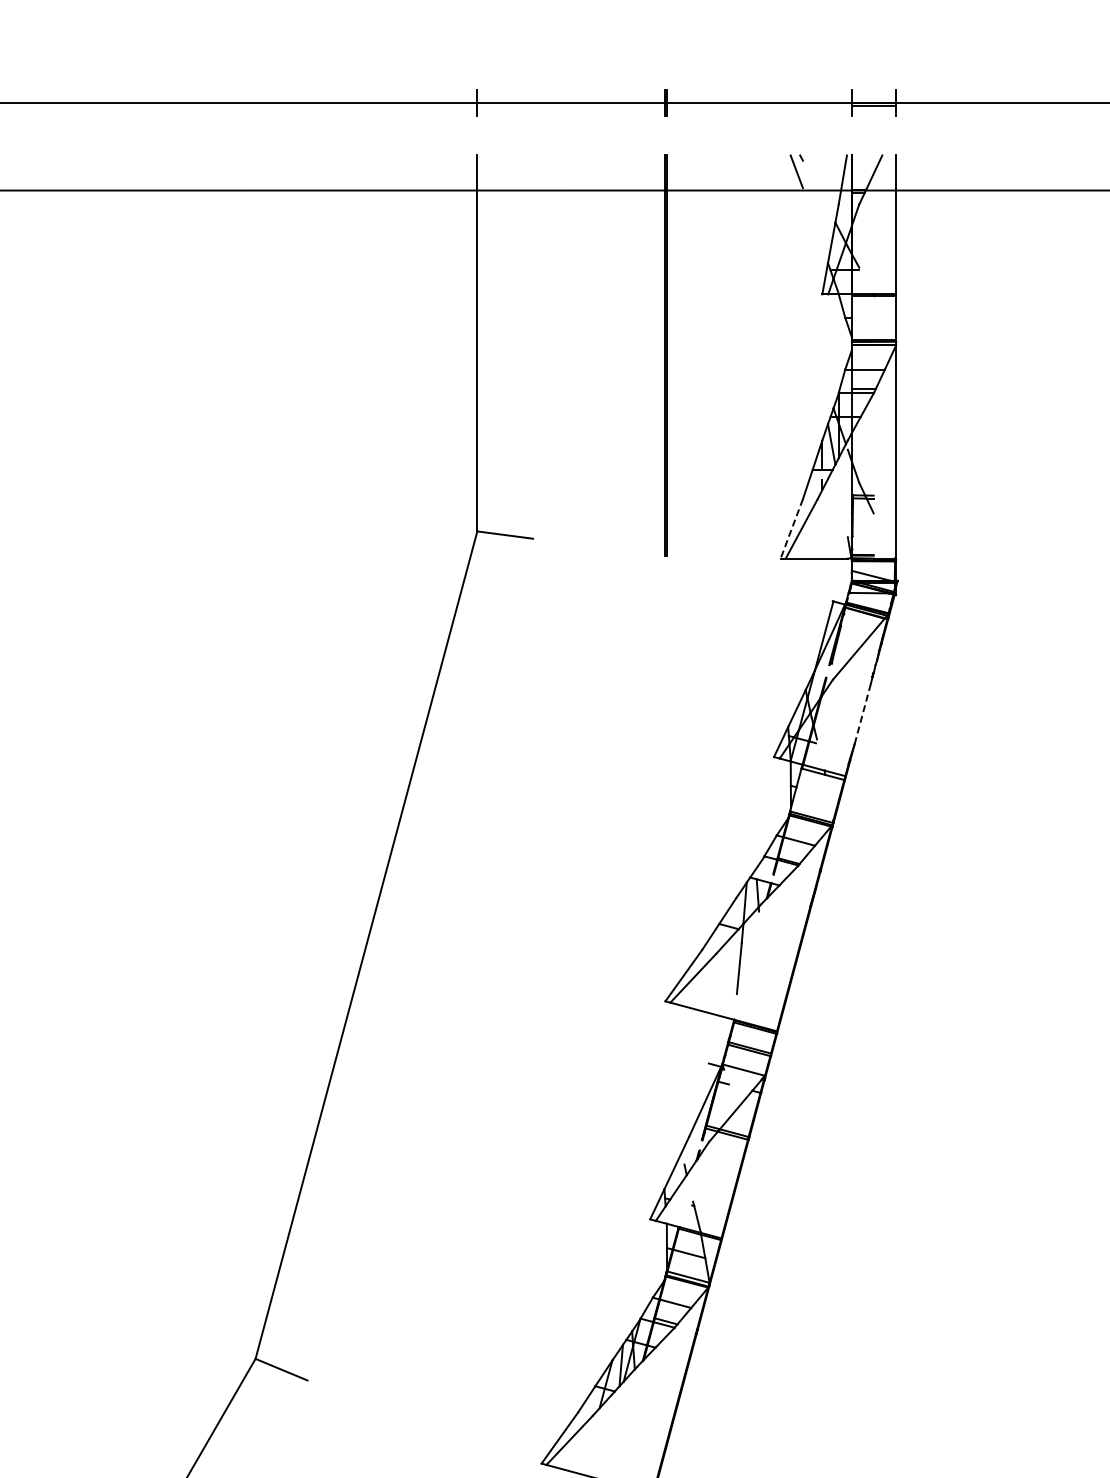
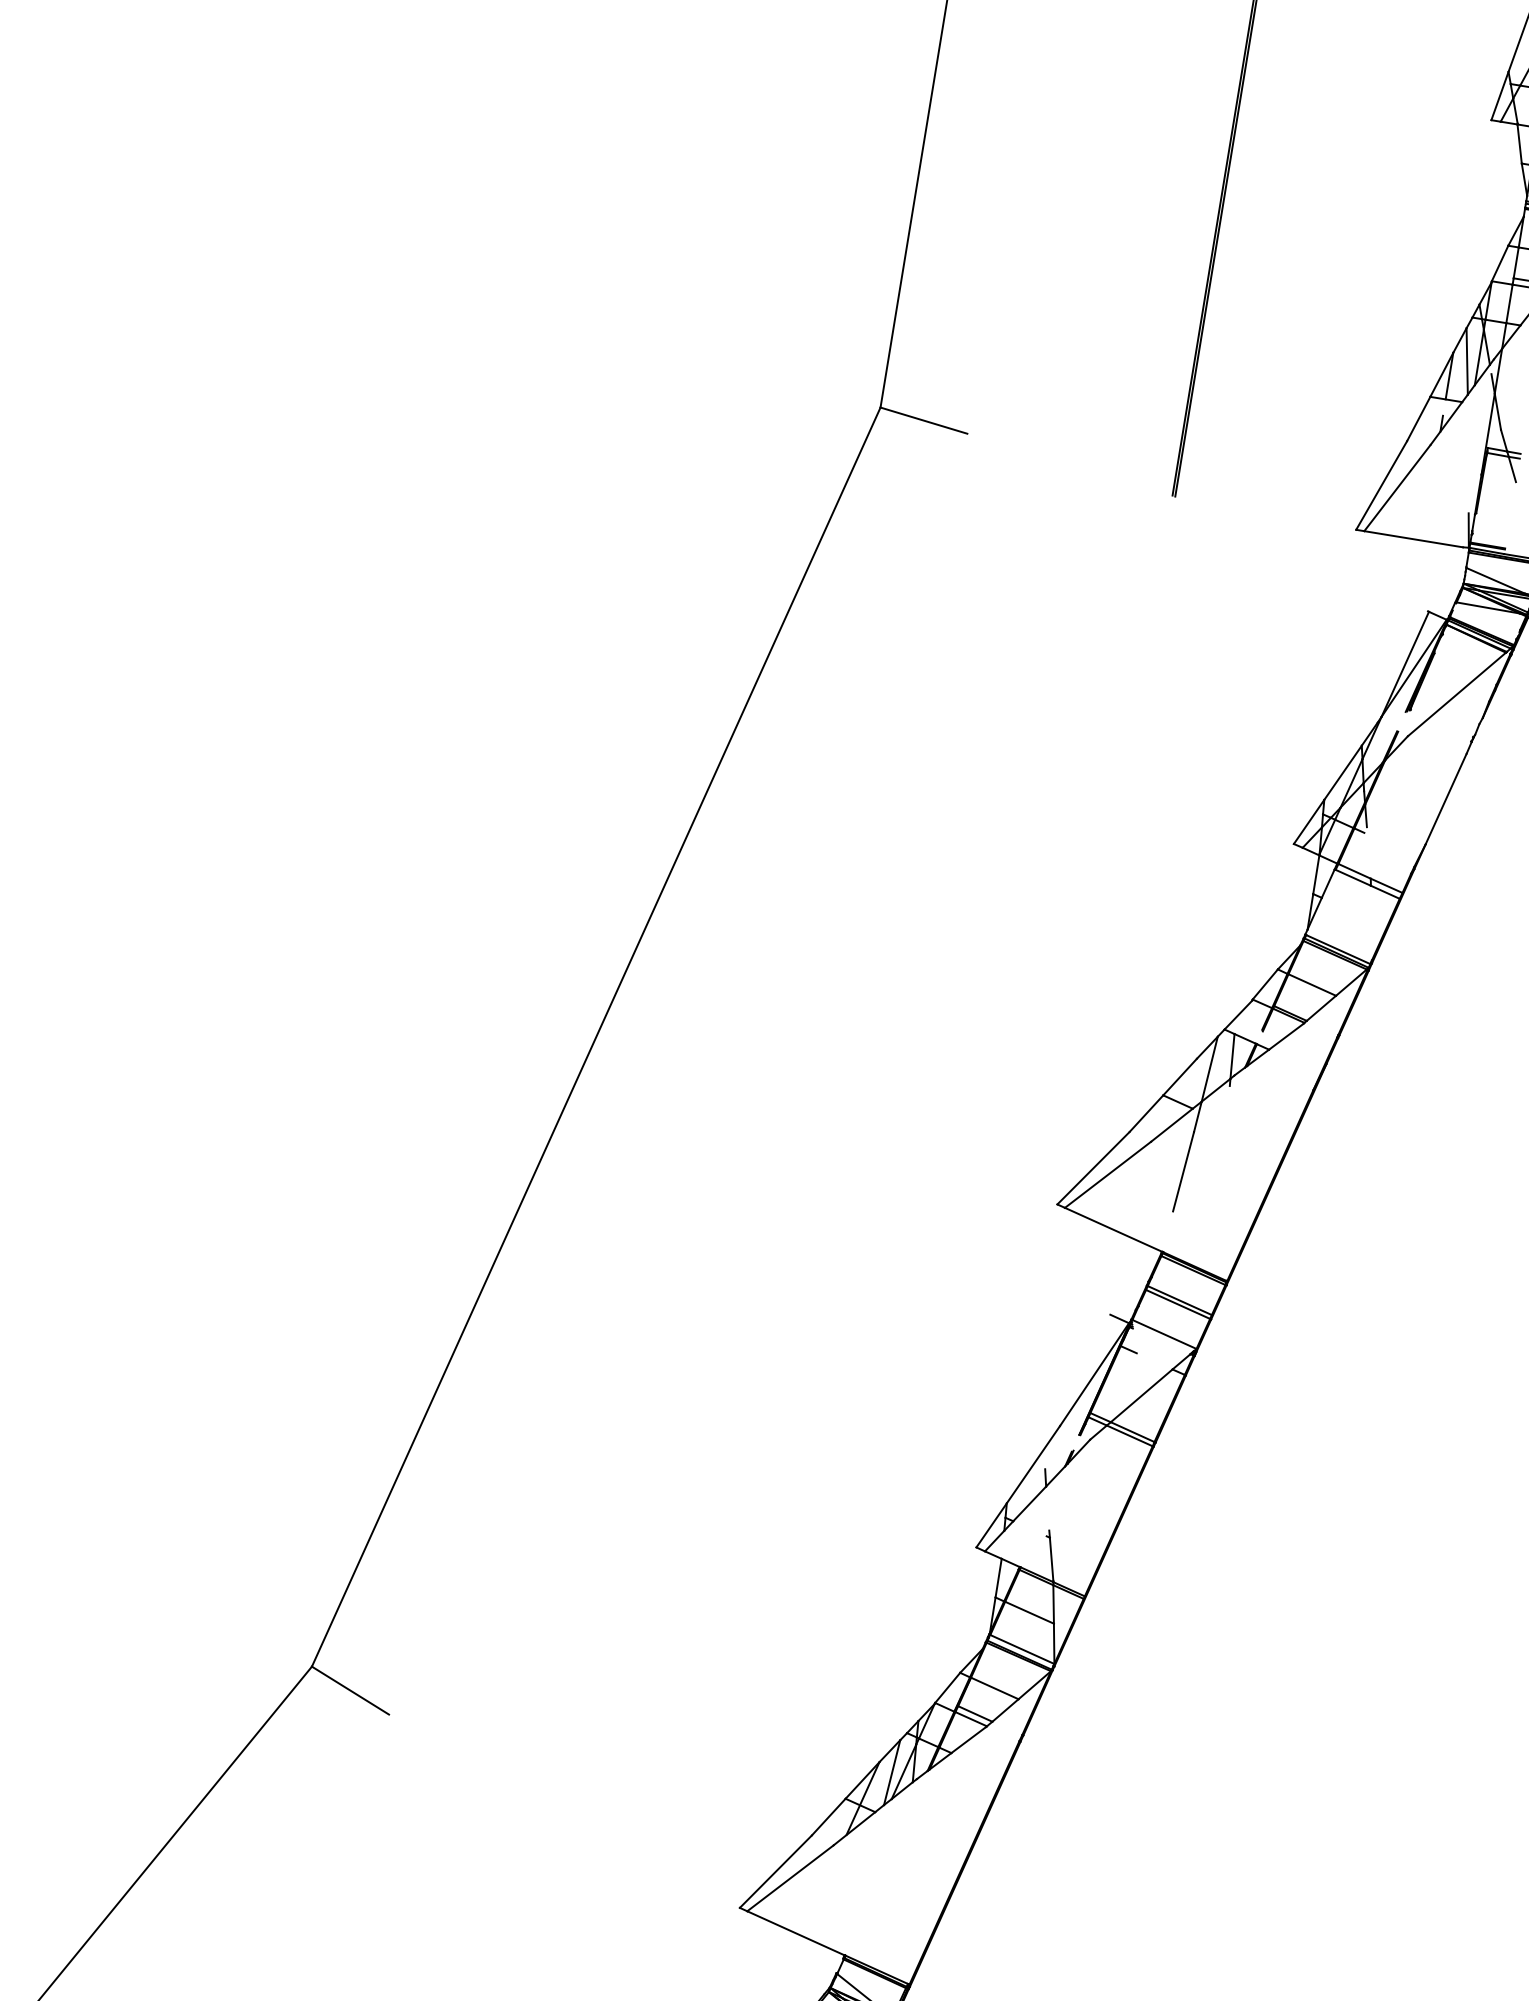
line: (791, 528) -> (1381, 484), dashed -> solid
line: (862, 714) -> (1445, 799), dashed -> solid

